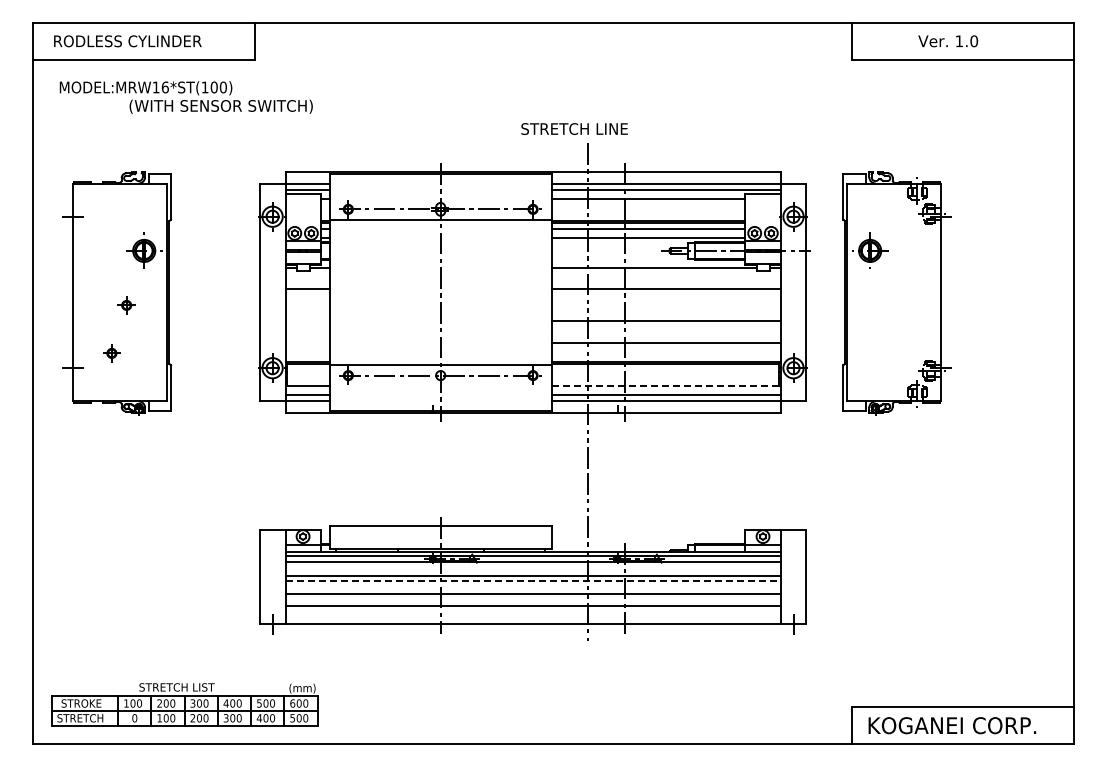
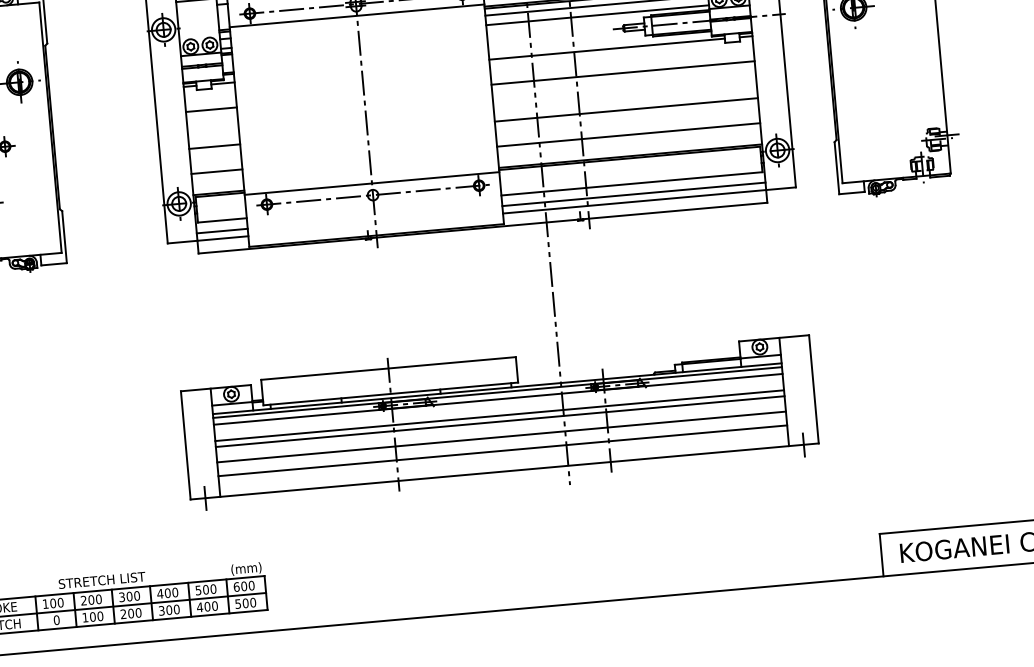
line: (307, 321) -> (214, 146), added
line: (307, 343) -> (216, 171), added
line: (665, 385) -> (632, 183), dashed -> solid
line: (533, 580) -> (500, 421), dashed -> solid

